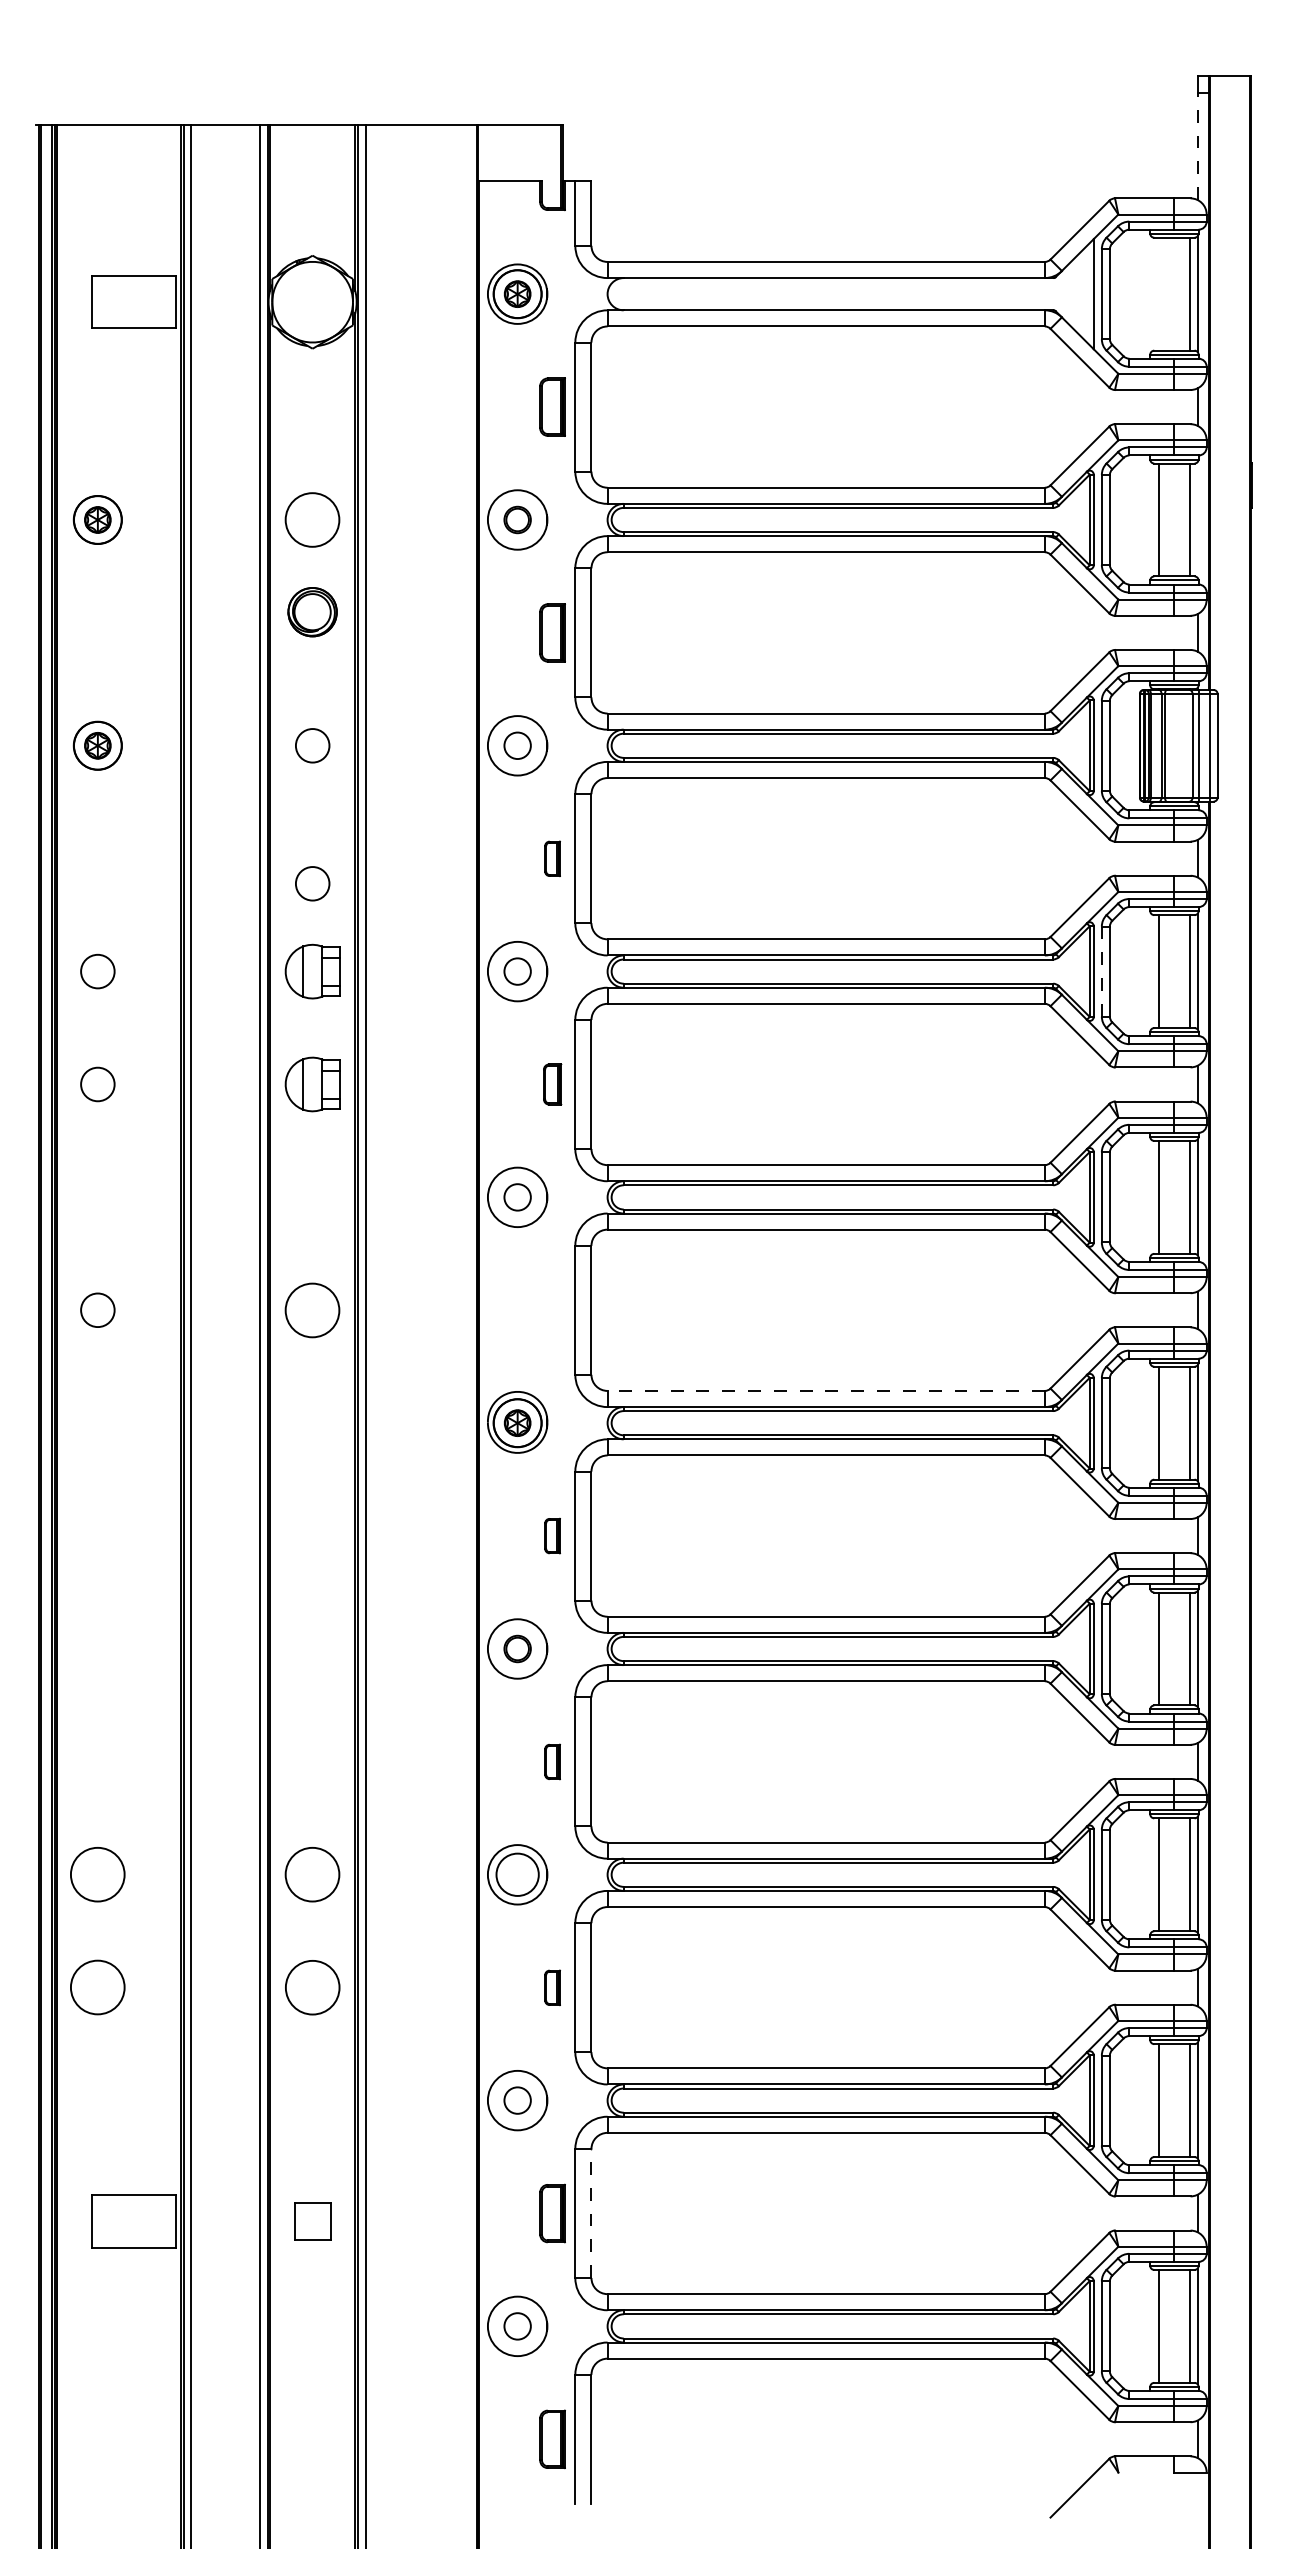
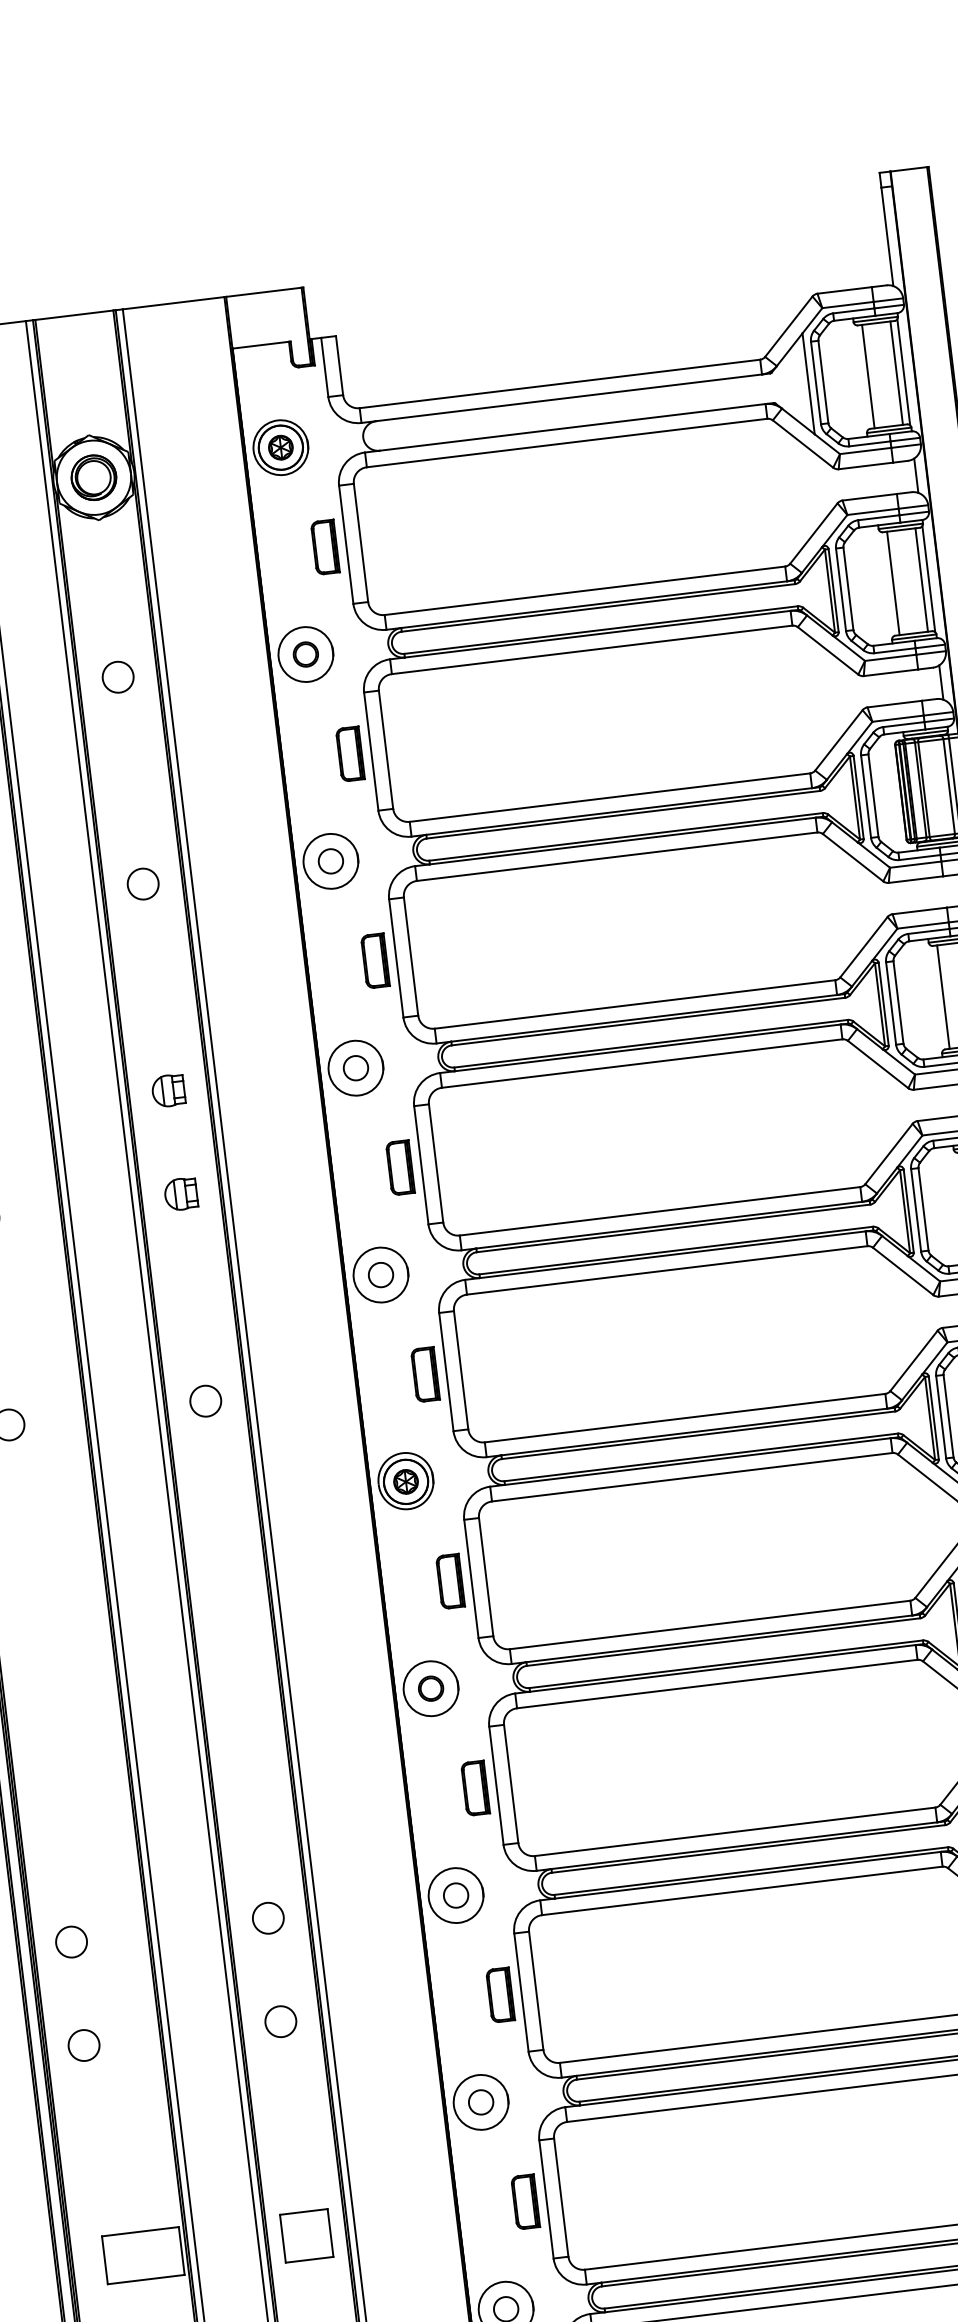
line: (1197, 146) -> (887, 237), dashed -> solid
line: (1158, 293) -> (867, 376), added
circle: (312, 519) -> (117, 676), size x0.62
line: (1197, 519) -> (928, 578), added
part: (312, 612) -> (93, 478), moved
part: (552, 858) -> (375, 960), size x1.67
circle: (312, 883) -> (158, 1010), removed
part: (312, 971) -> (168, 1090), size x0.62
line: (1101, 972) -> (890, 1004), dashed -> solid
part: (312, 1084) -> (180, 1194), size x0.62
part: (552, 1084) -> (400, 1167), size x1.43
circle: (312, 1309) -> (205, 1400), size x0.62
part: (552, 1310) -> (425, 1374), added
line: (826, 1390) -> (685, 1417), dashed -> solid
part: (552, 1535) -> (450, 1580), size x1.67
part: (552, 1761) -> (475, 1787), size x1.67
circle: (97, 1874) -> (71, 1941), size x0.62
circle: (312, 1874) -> (268, 1918), size x0.62
circle: (517, 1874) -> (455, 1895), size x0.62
circle: (97, 1987) -> (83, 2045), size x0.62
circle: (312, 1987) -> (280, 2021), size x0.62
part: (552, 1987) -> (500, 1994), size x1.67
line: (591, 2213) -> (561, 2197), dashed -> solid
part: (312, 2221) -> (306, 2235), size x1.43

